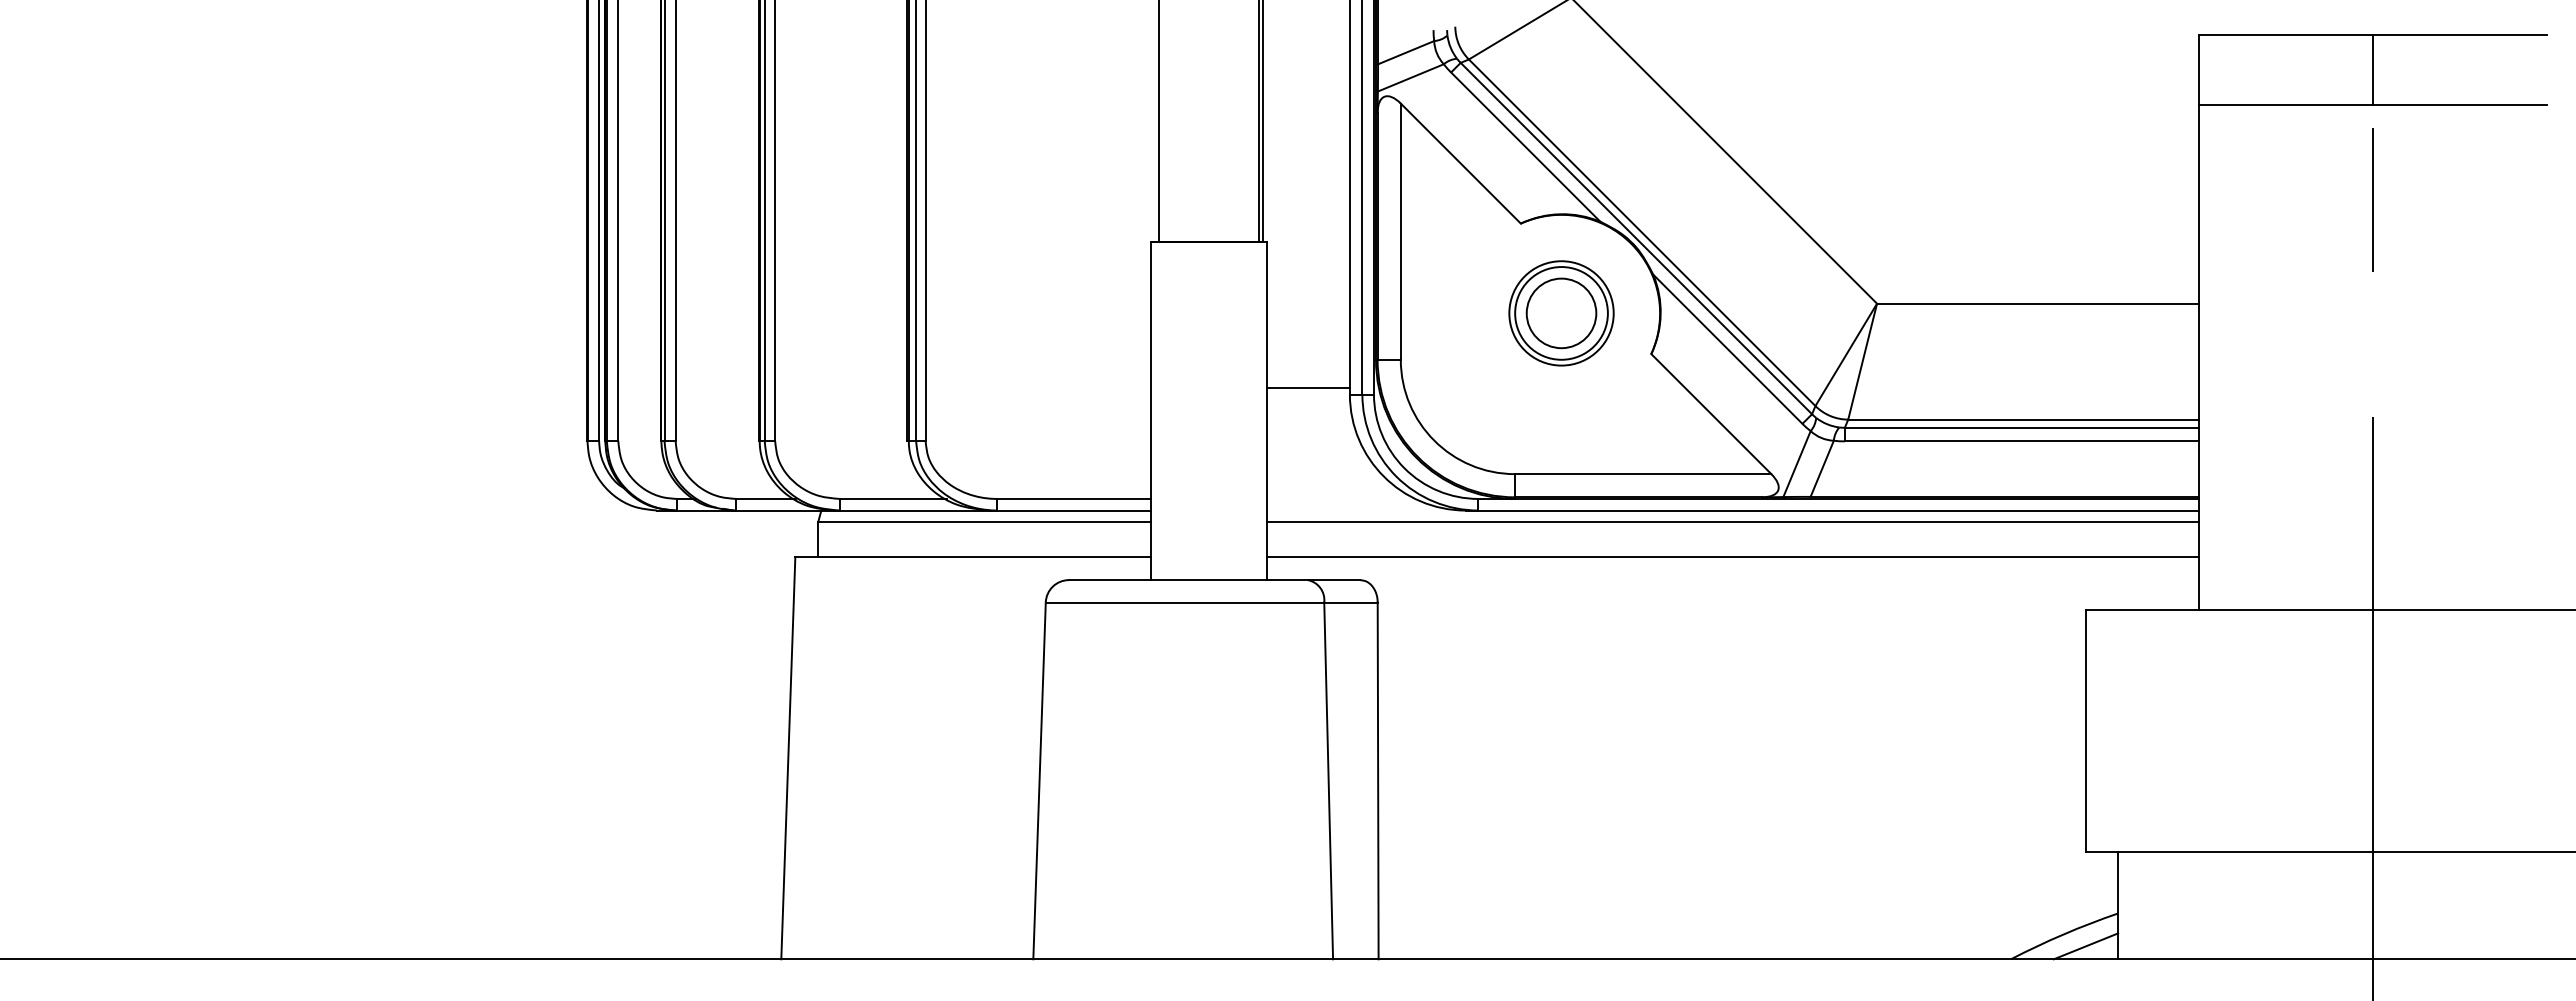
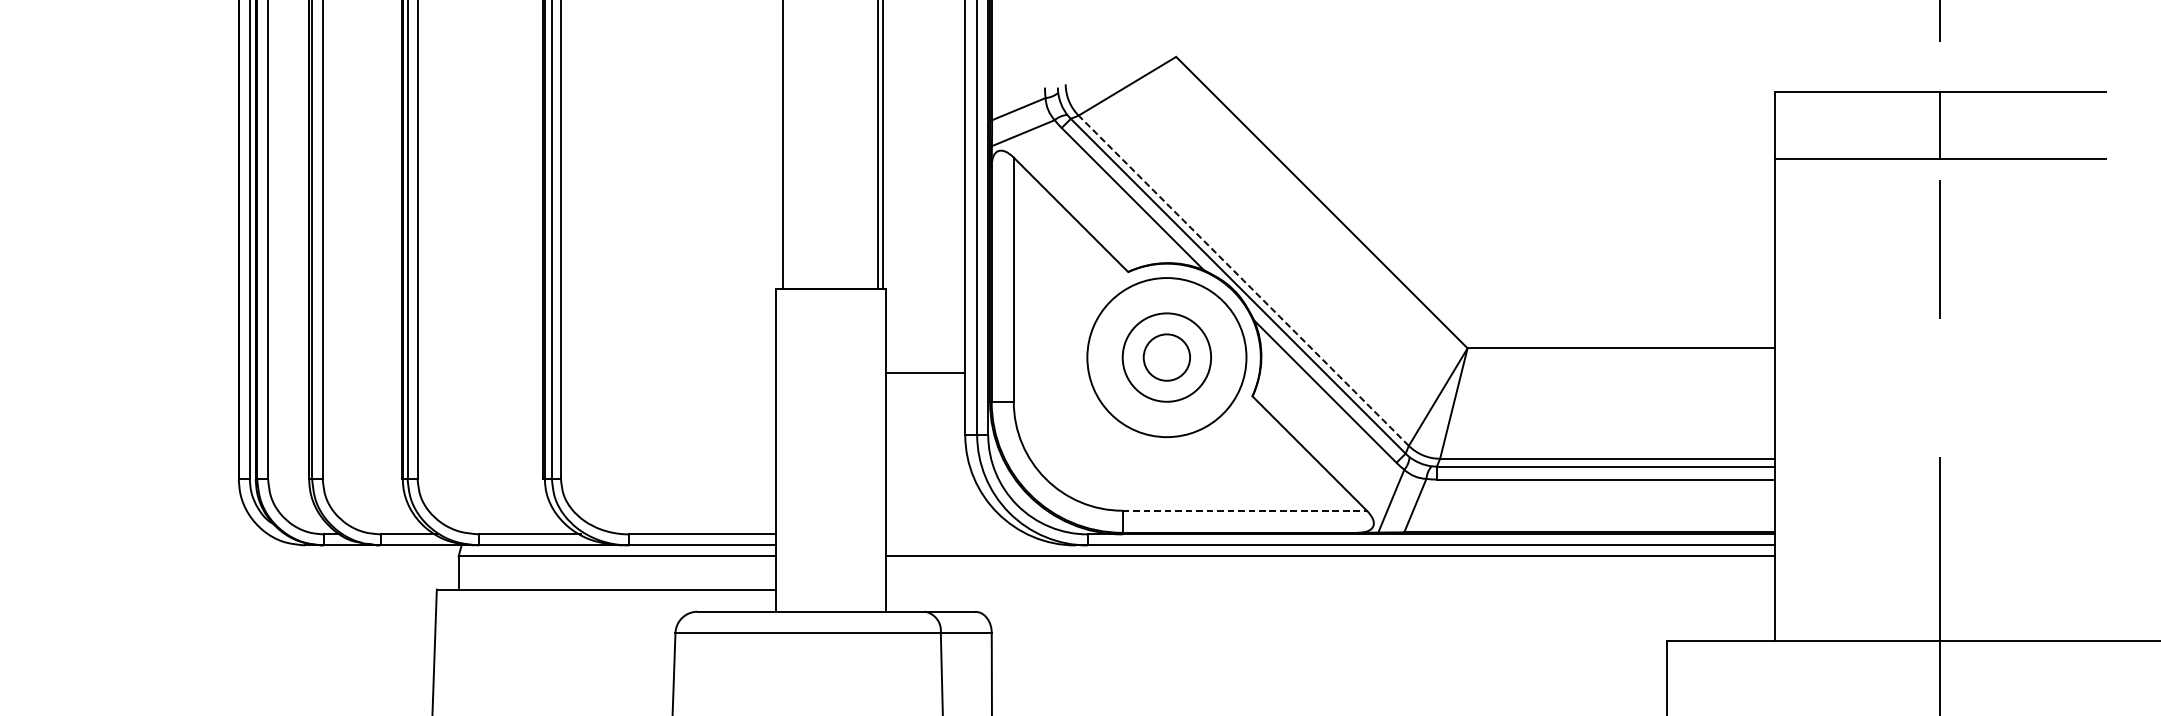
line: (1641, 232) -> (1243, 280), solid -> dashed
circle: (1561, 313) -> (1166, 357), size x0.7
circle: (1561, 313) -> (1166, 357), size x1.6
line: (1307, 387) -> (924, 372), moved
line: (1643, 474) -> (1245, 511), solid -> dashed
line: (1732, 556) -> (1329, 589), removed

